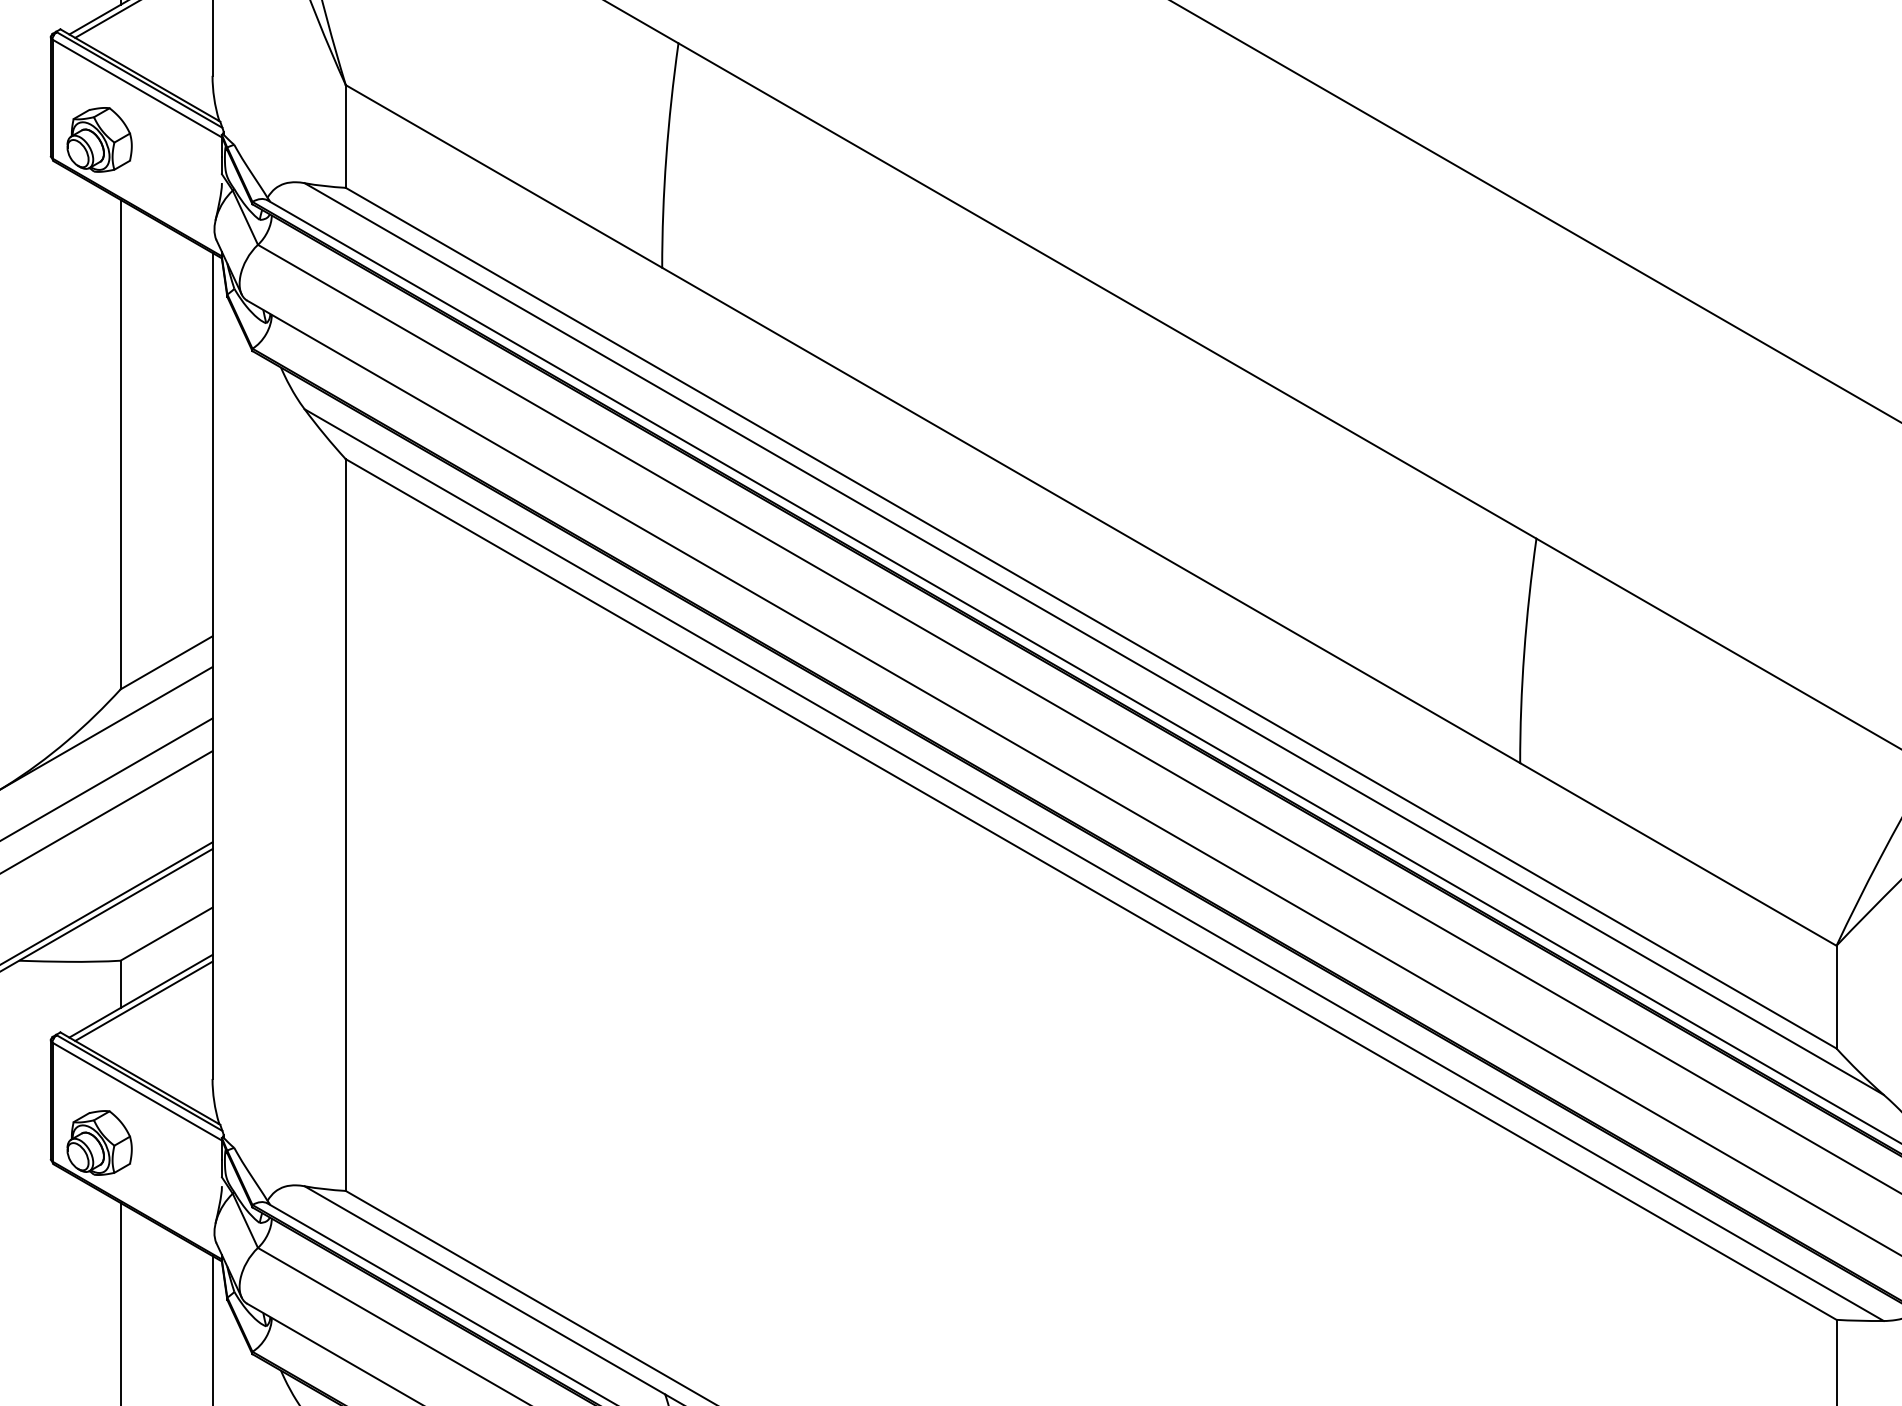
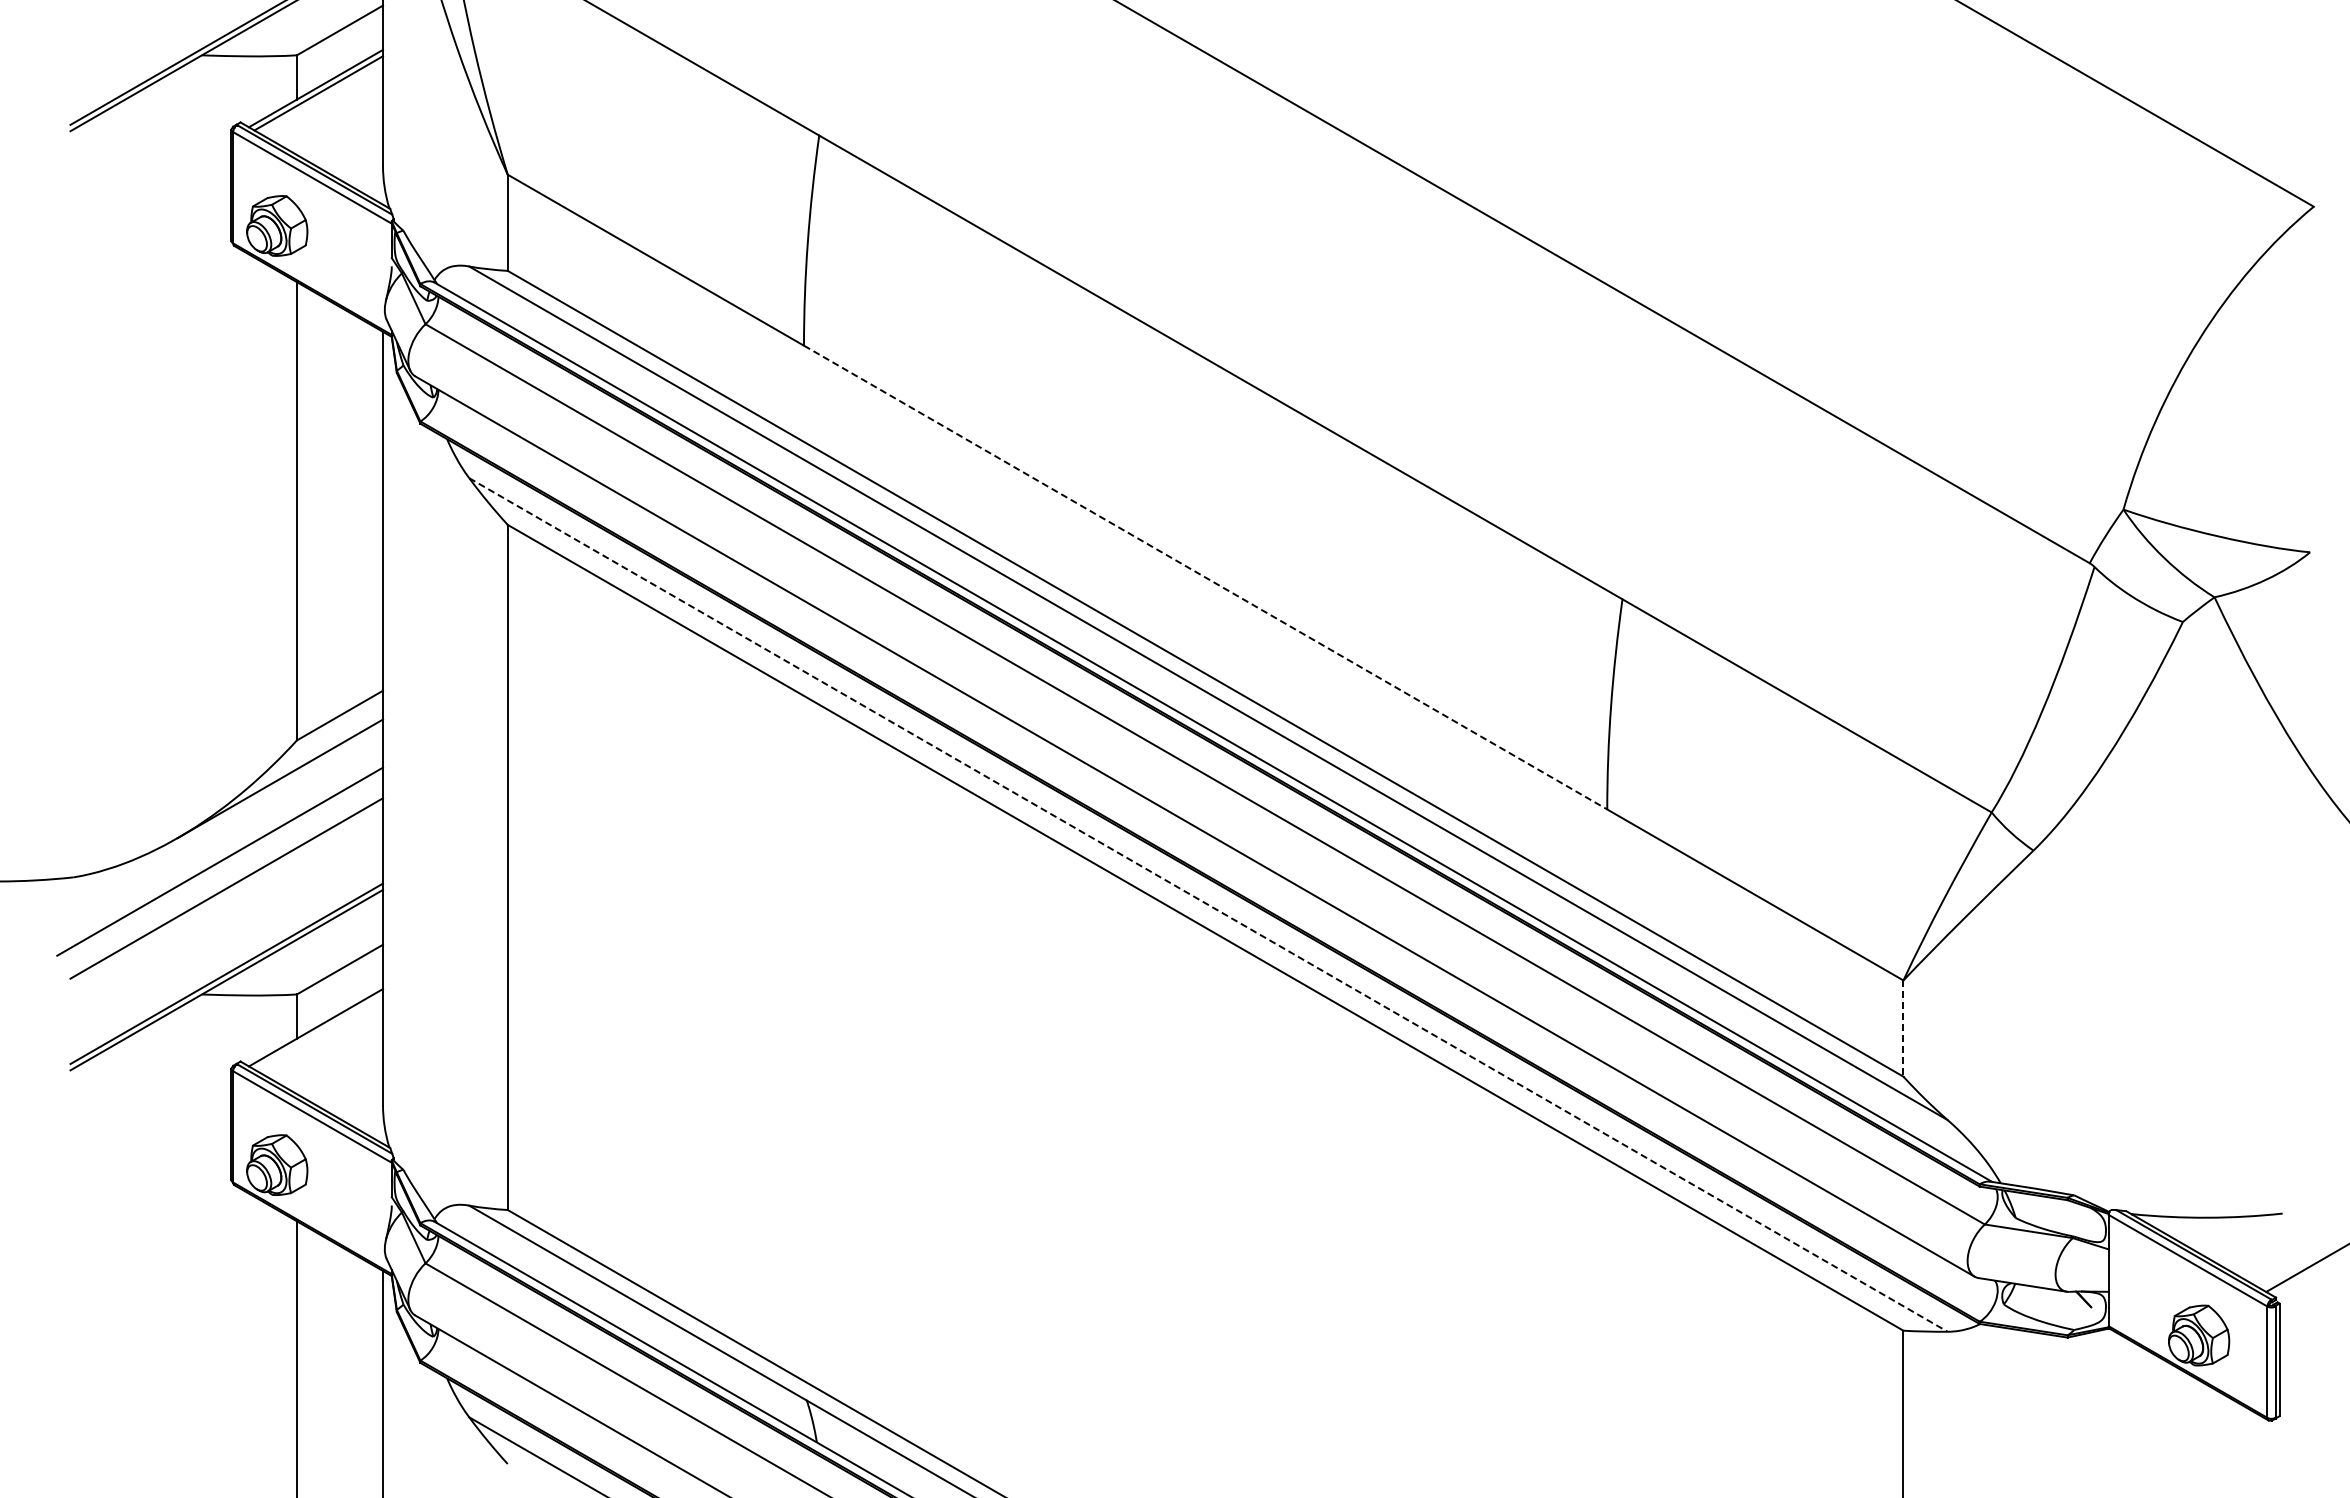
line: (1091, 515) -> (1205, 577), solid -> dashed
line: (1094, 864) -> (1208, 904), solid -> dashed
line: (1836, 998) -> (1903, 1029), solid -> dashed
line: (143, 1001) -> (318, 1032), removed

